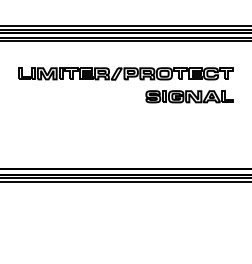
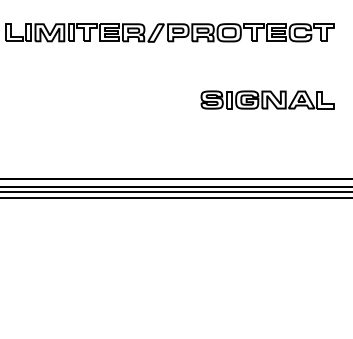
part: (189, 96) -> (267, 99), moved

